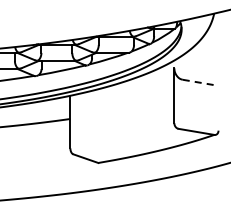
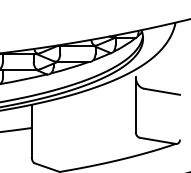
line: (201, 82) -> (162, 91), dashed -> solid

